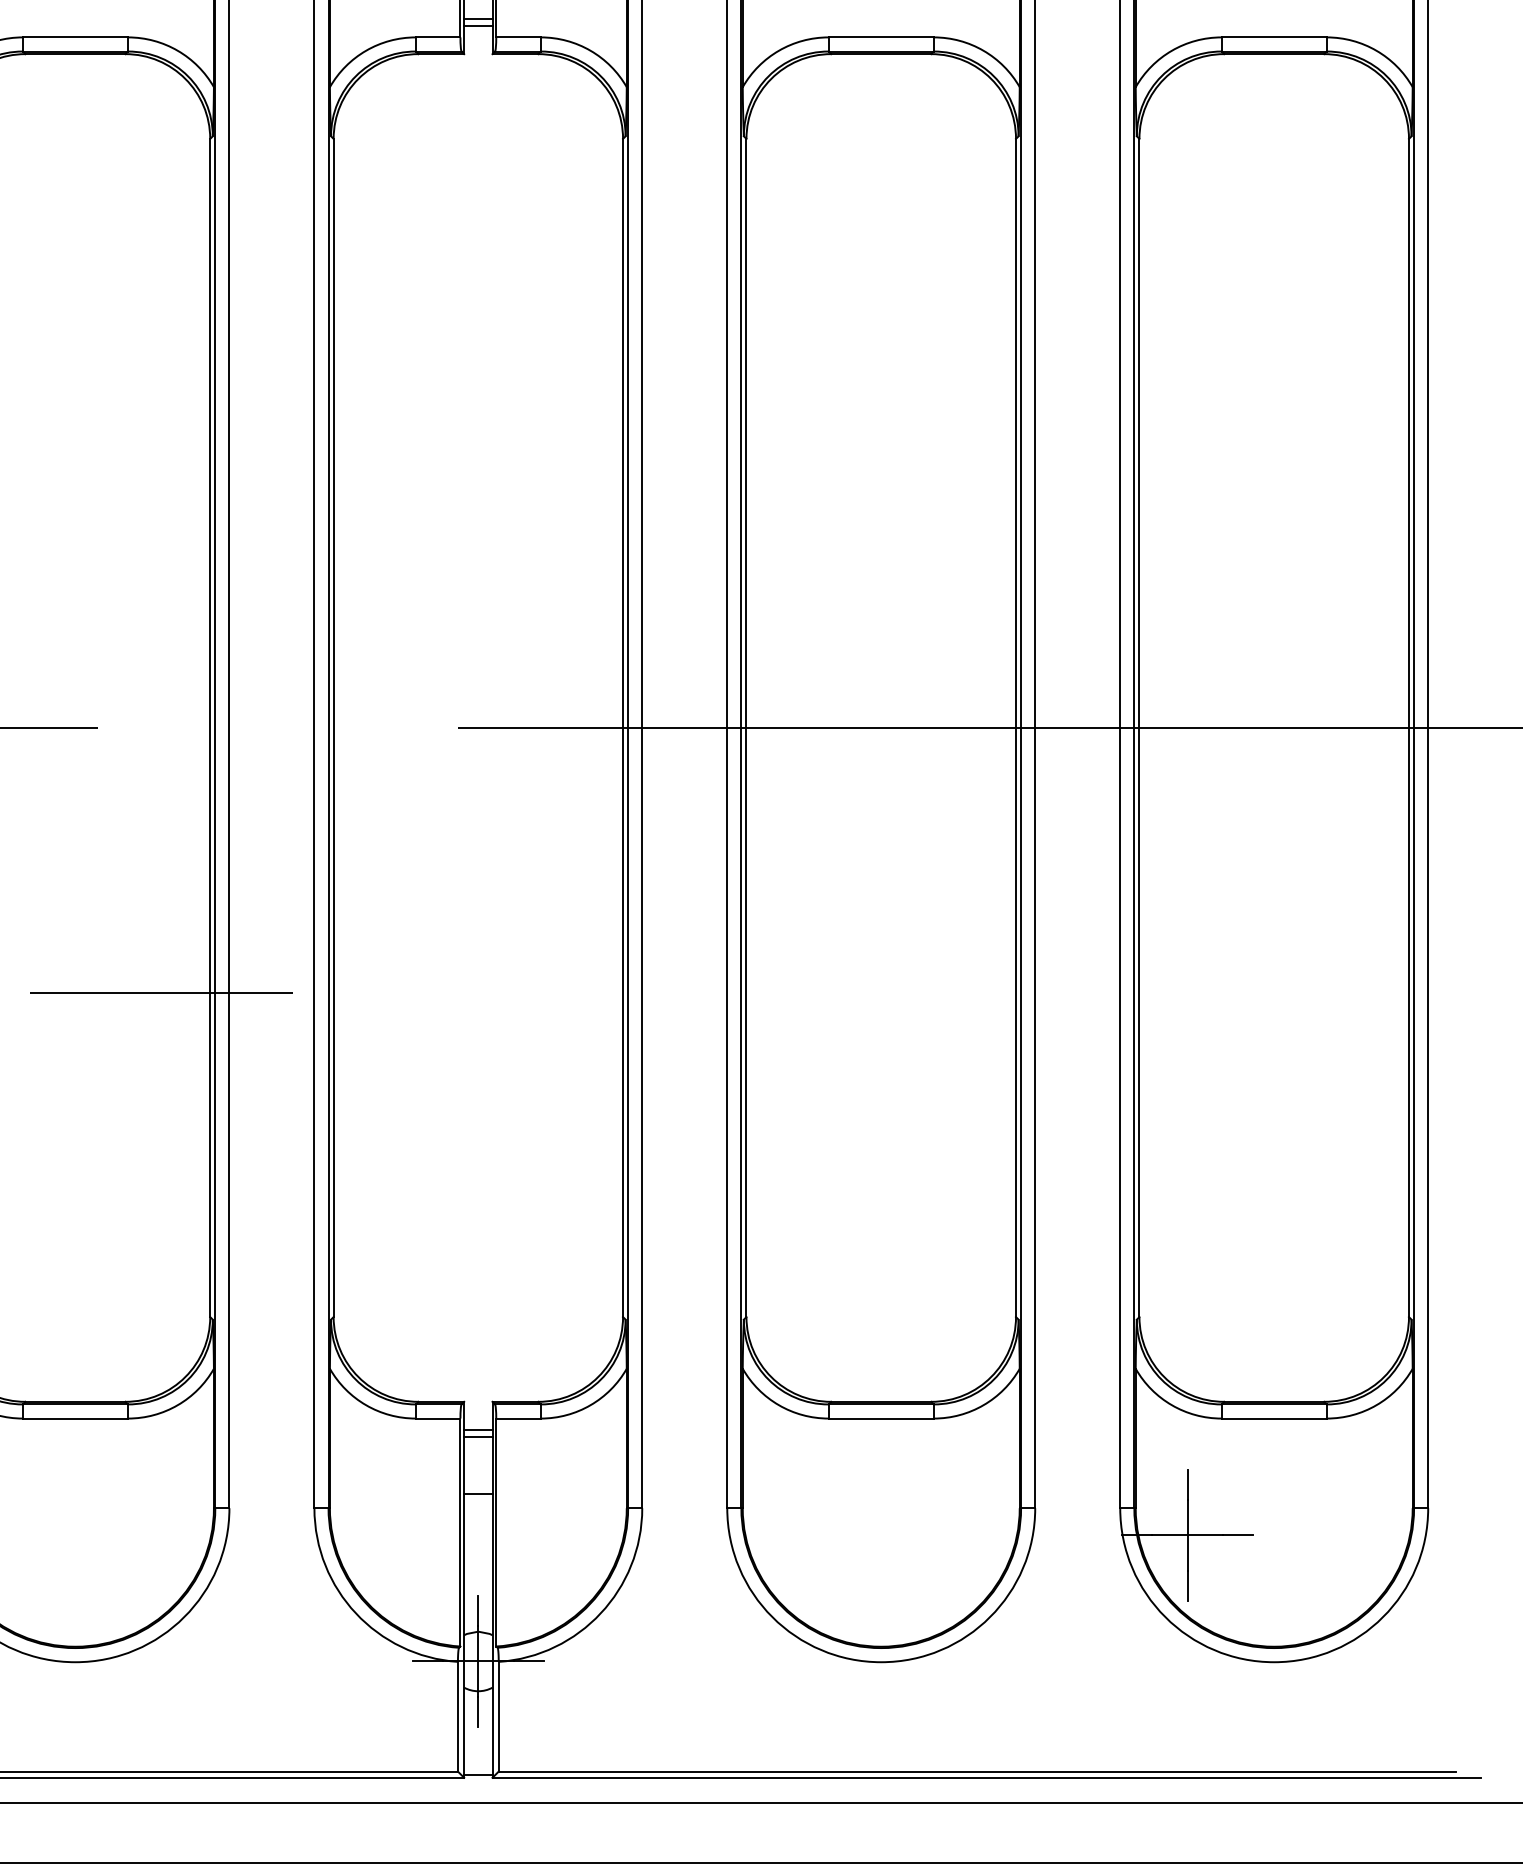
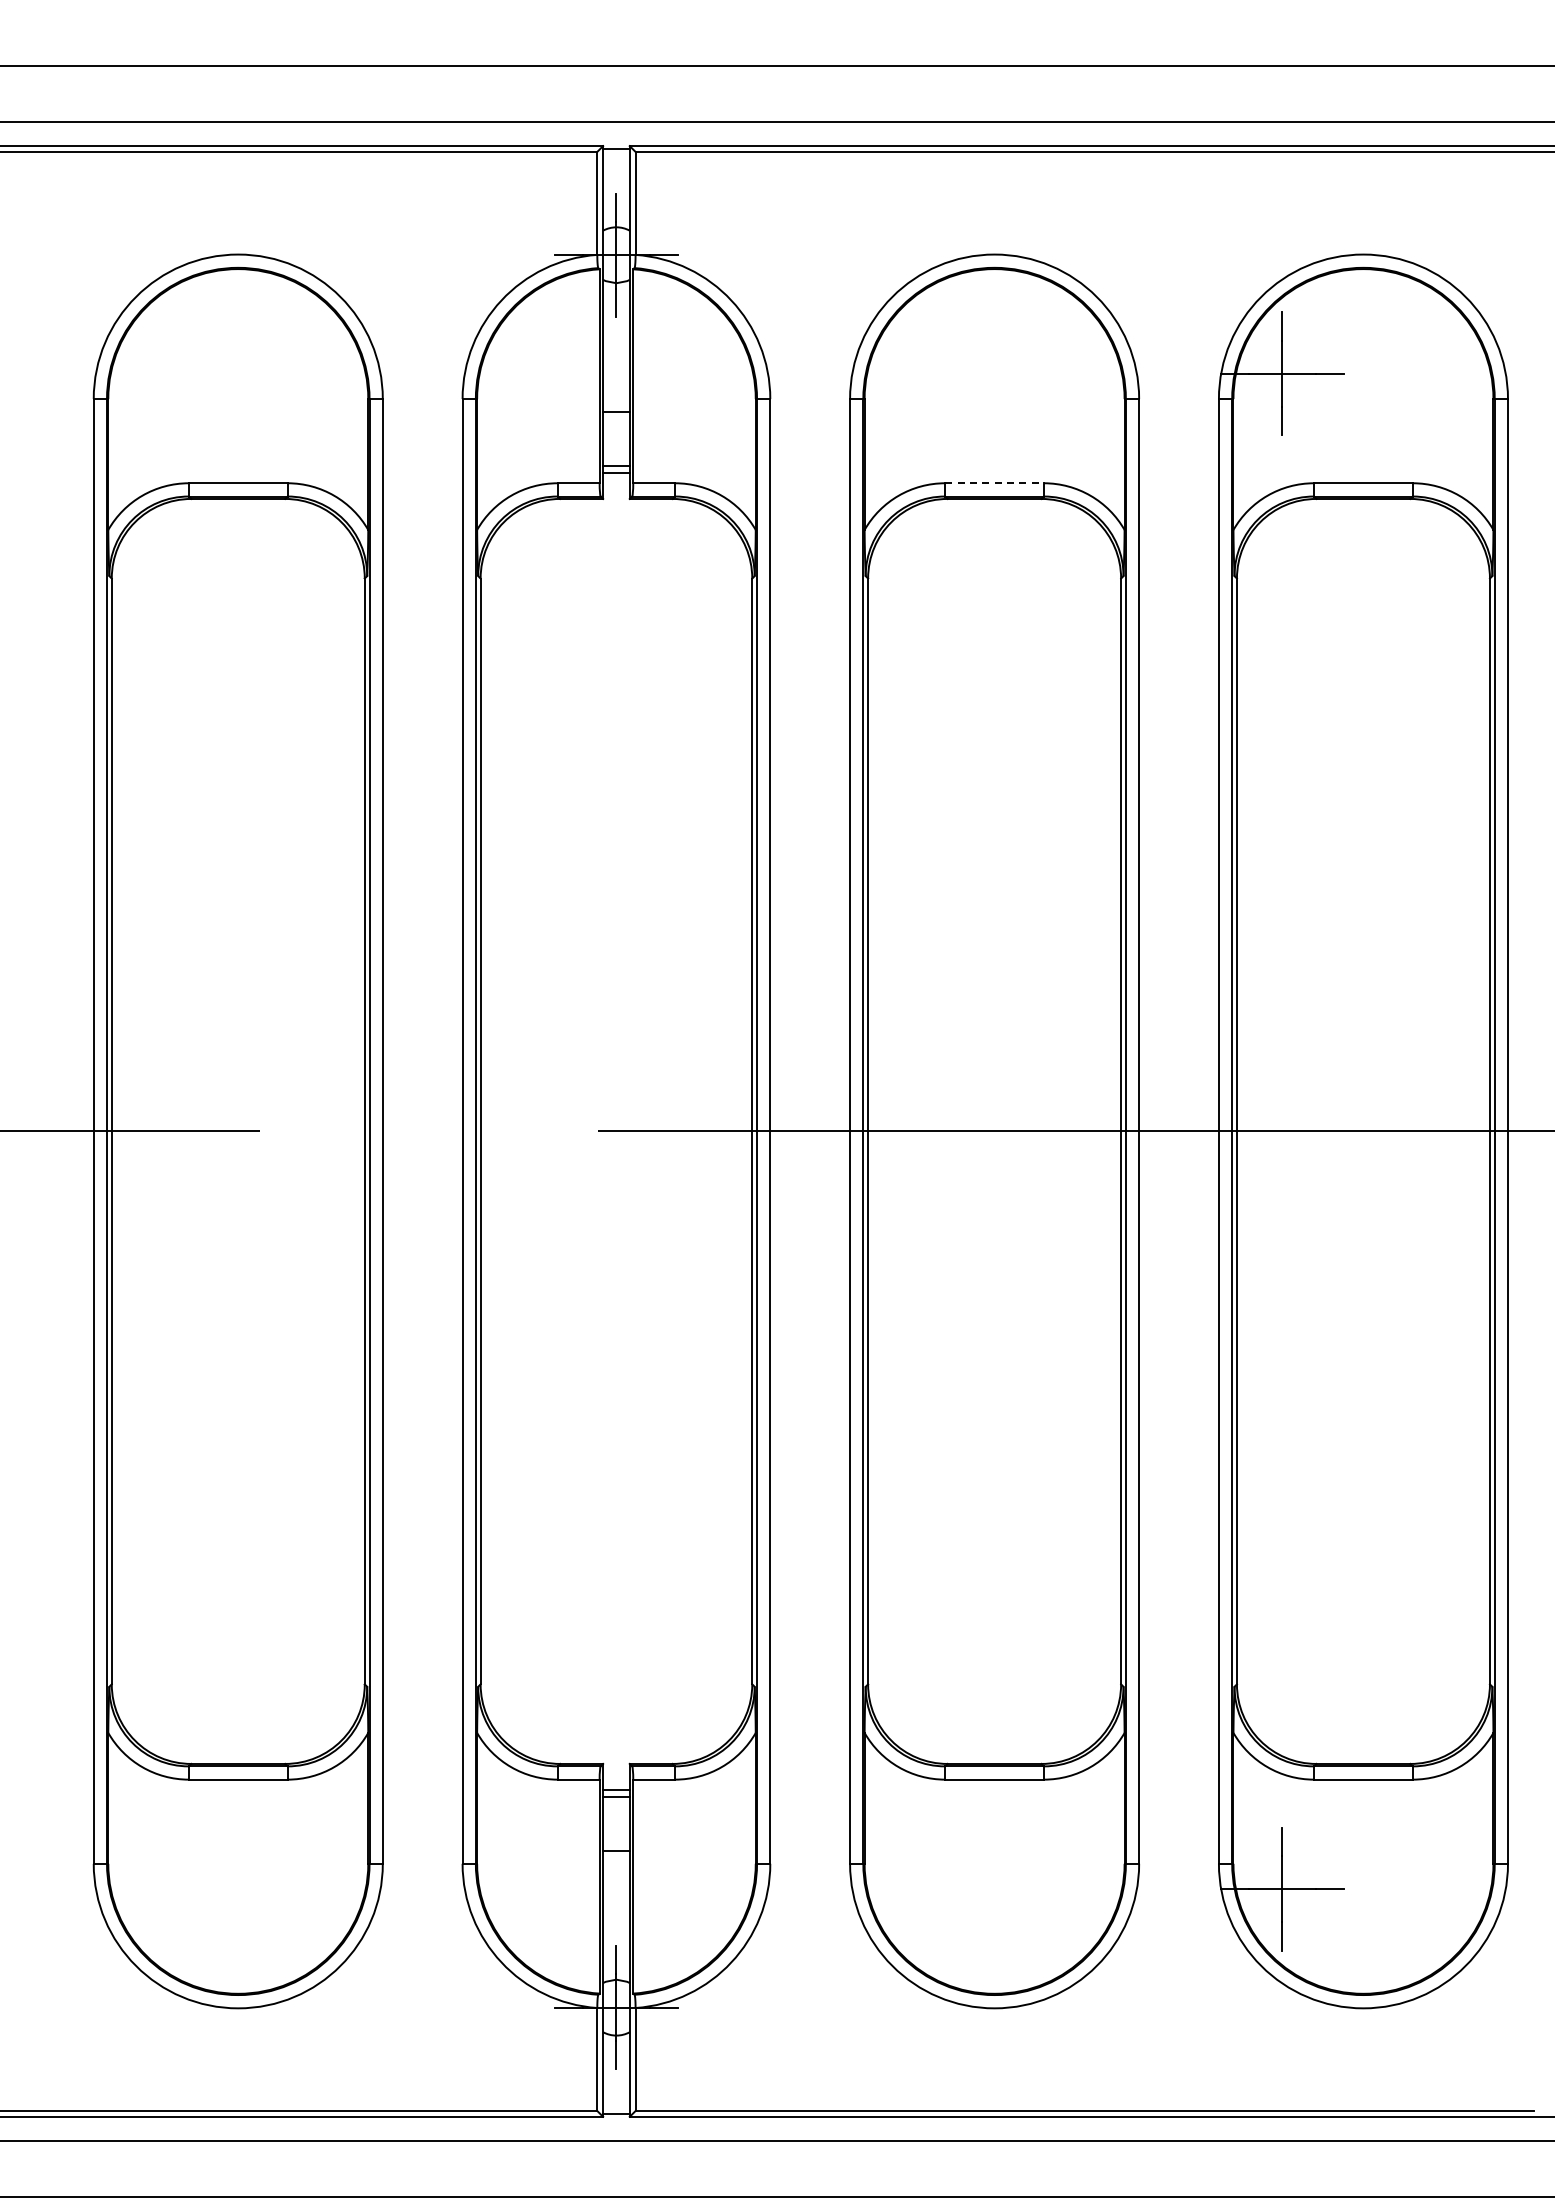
line: (882, 37) -> (995, 483), solid -> dashed
line: (160, 992) -> (318, 1379), removed

